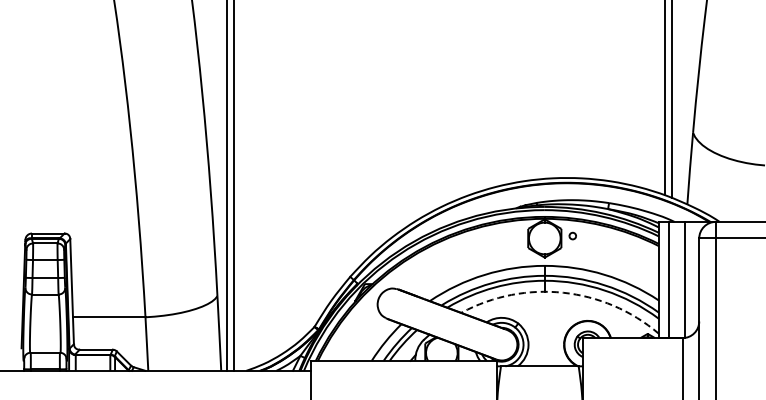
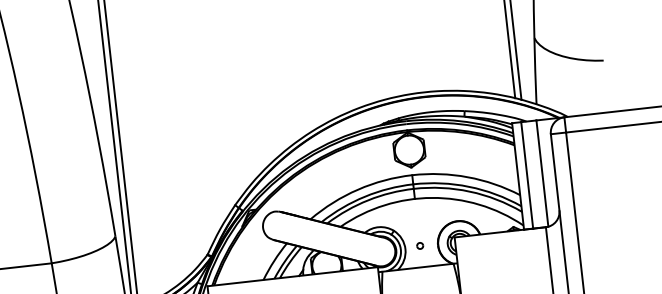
part: (572, 235) -> (419, 245), moved
arc: (563, 292) -> (432, 197), dashed -> solid

